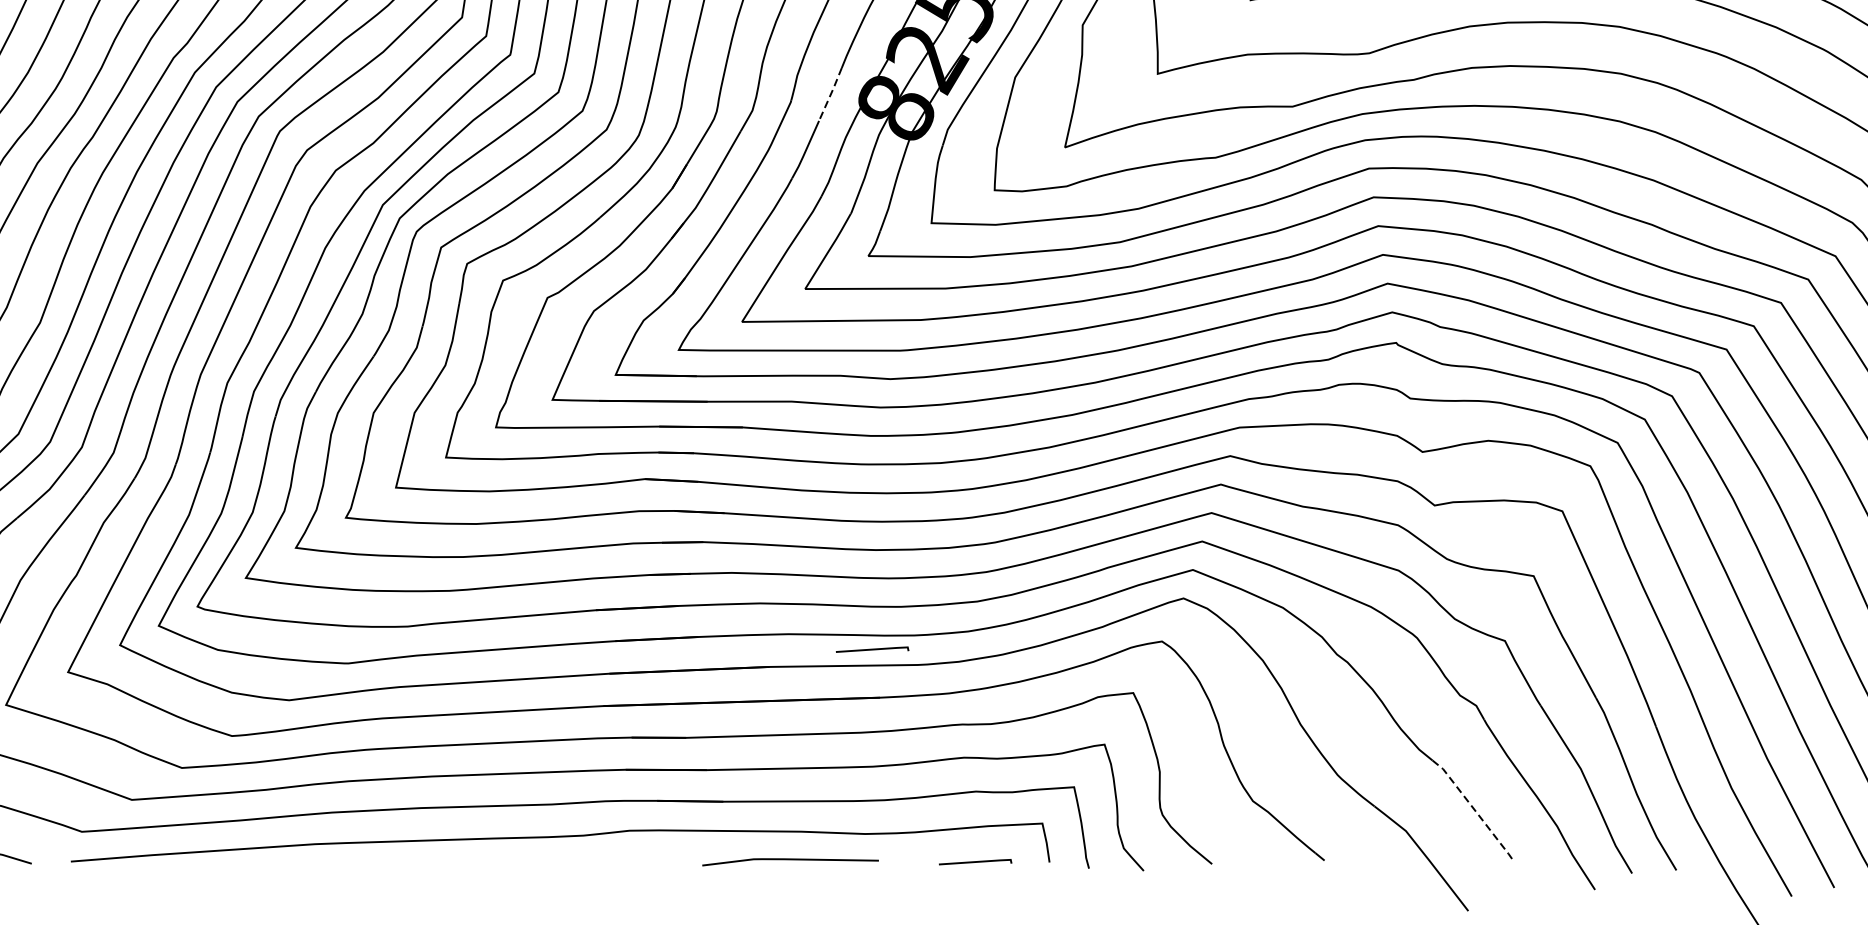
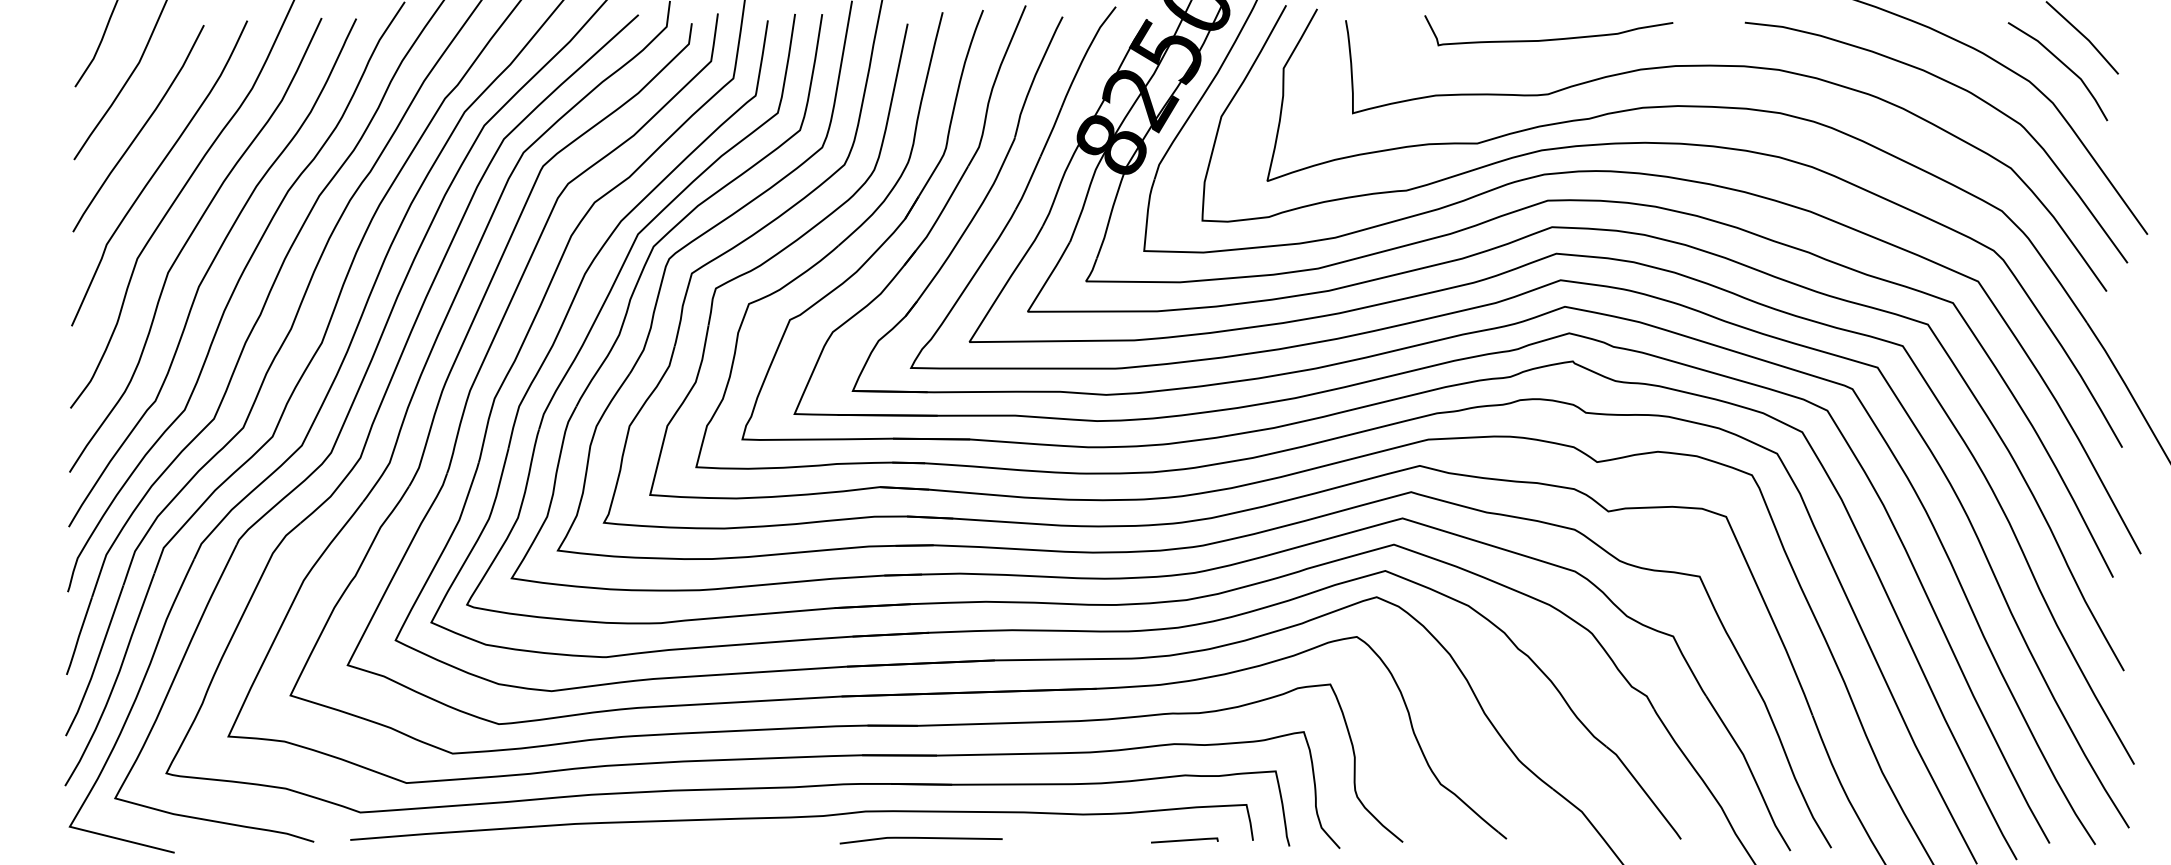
line: (831, 94) -> (1051, 132), dashed -> solid
line: (872, 649) -> (1089, 644), removed
line: (1473, 809) -> (1644, 791), dashed -> solid
line: (789, 859) -> (920, 838), moved

